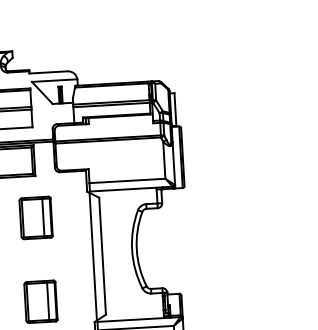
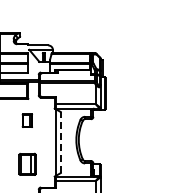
part: (36, 217) -> (27, 120), size x0.6
line: (101, 256) -> (60, 142), solid -> dashed

